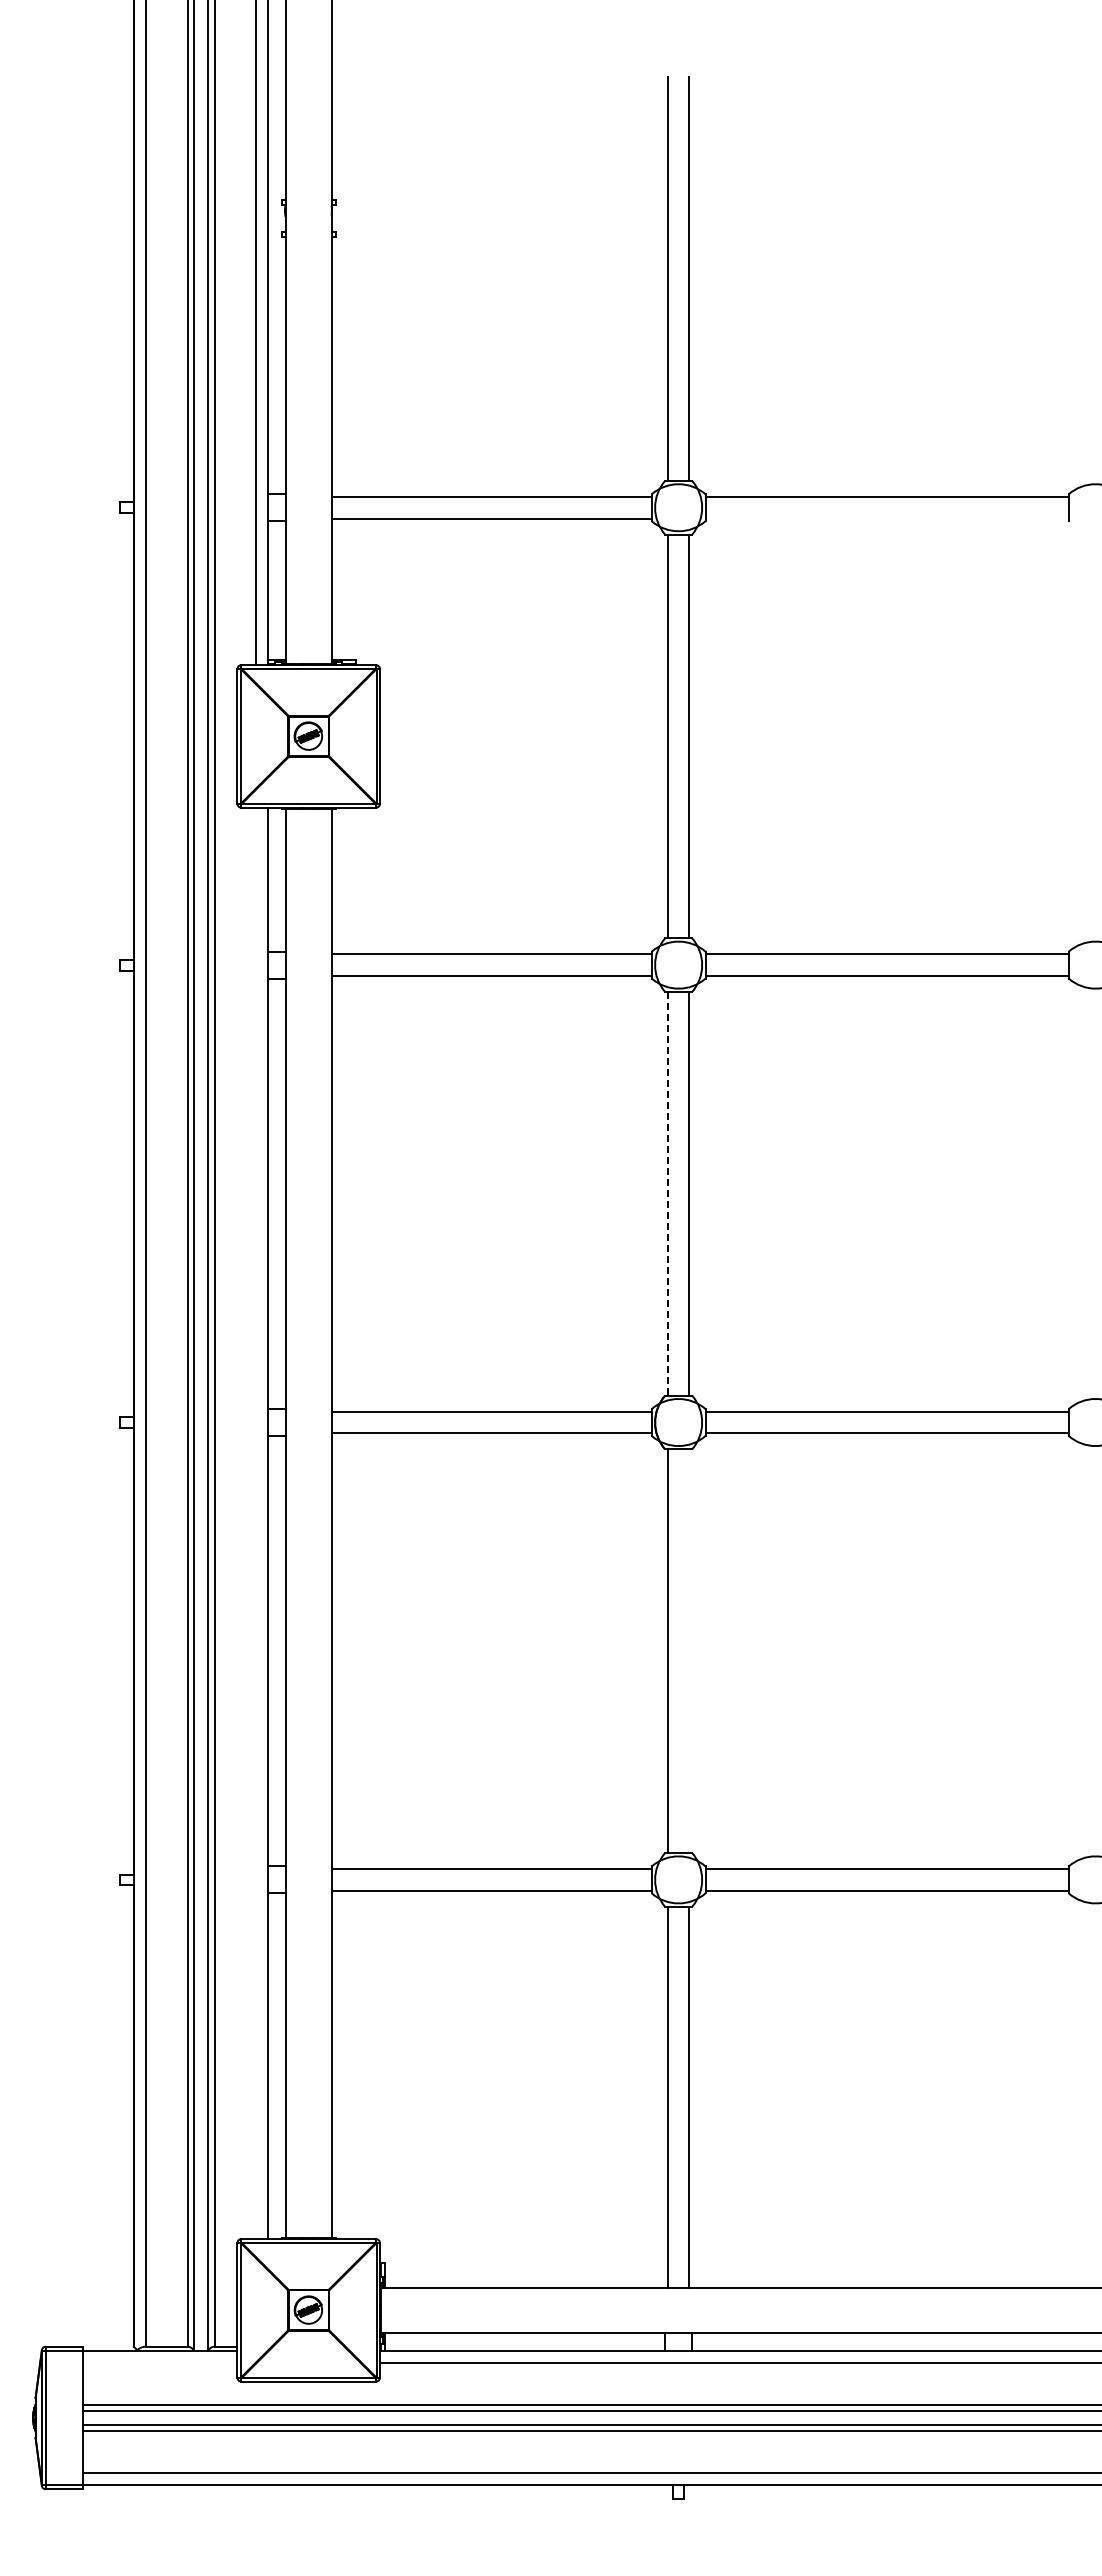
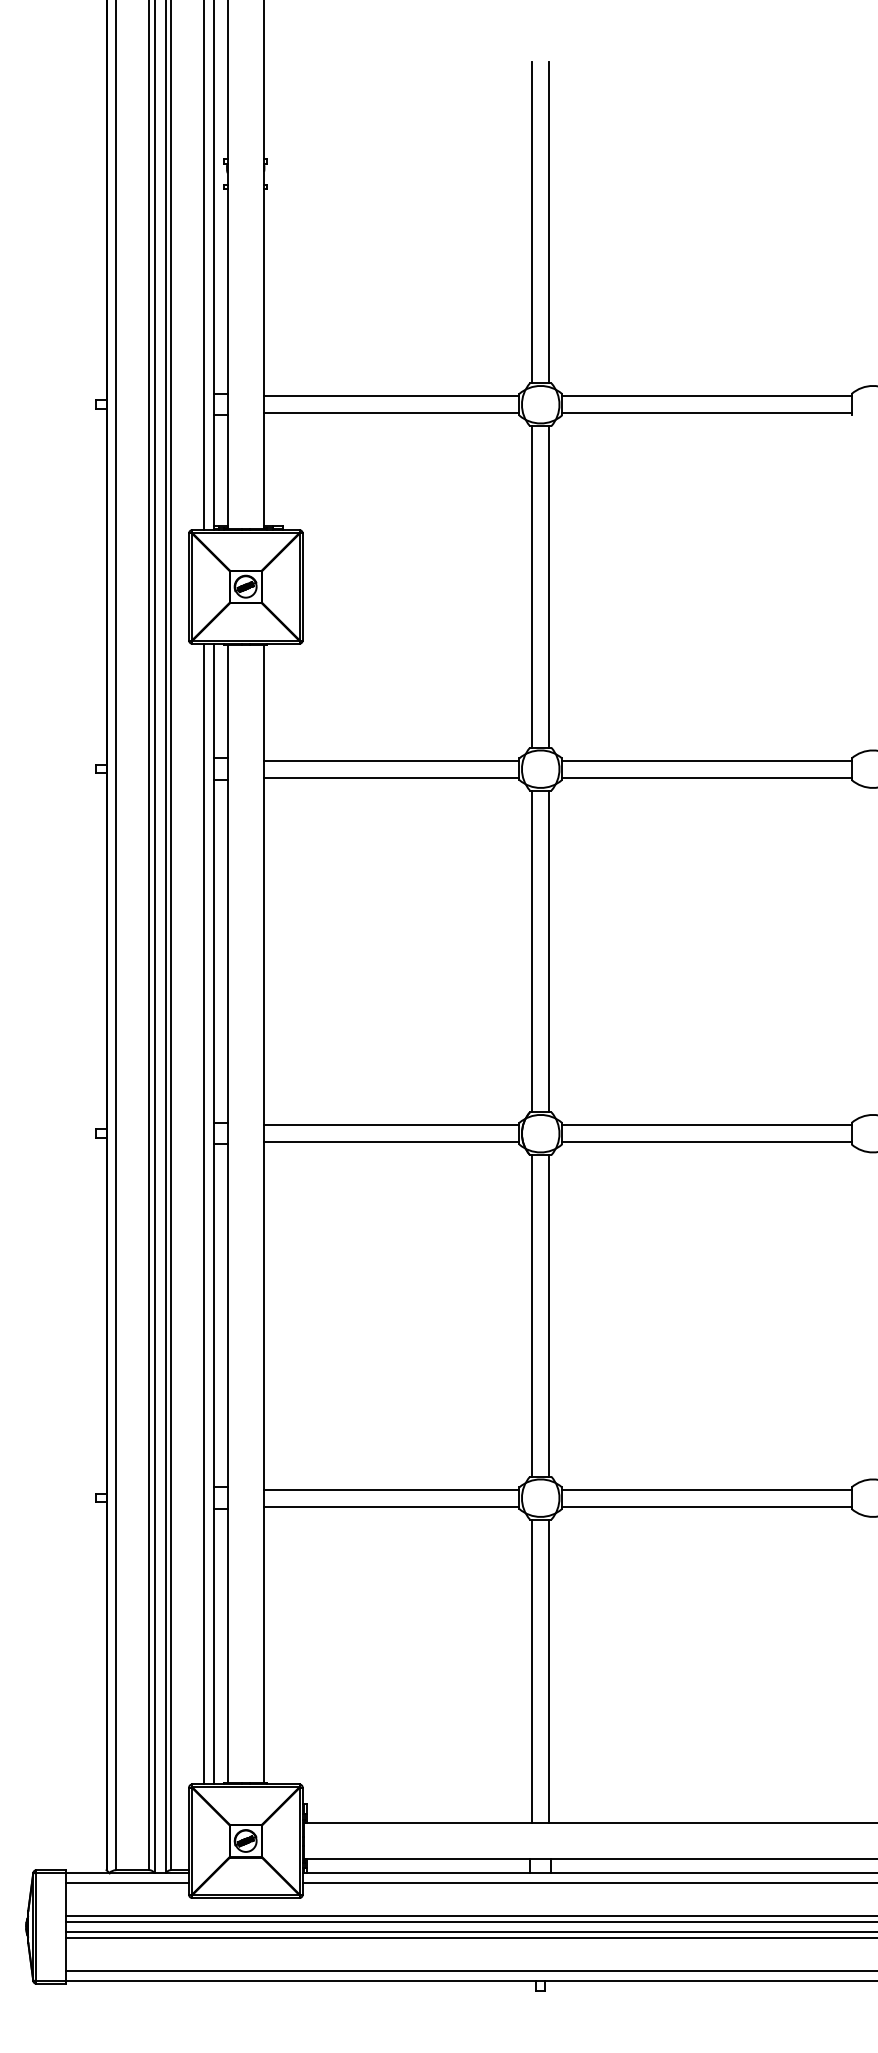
line: (886, 518) -> (706, 413), added
line: (667, 1193) -> (531, 951), dashed -> solid
line: (256, 1523) -> (204, 1214), added
line: (689, 1651) -> (549, 1316), added
line: (159, 2362) -> (127, 1882), added

